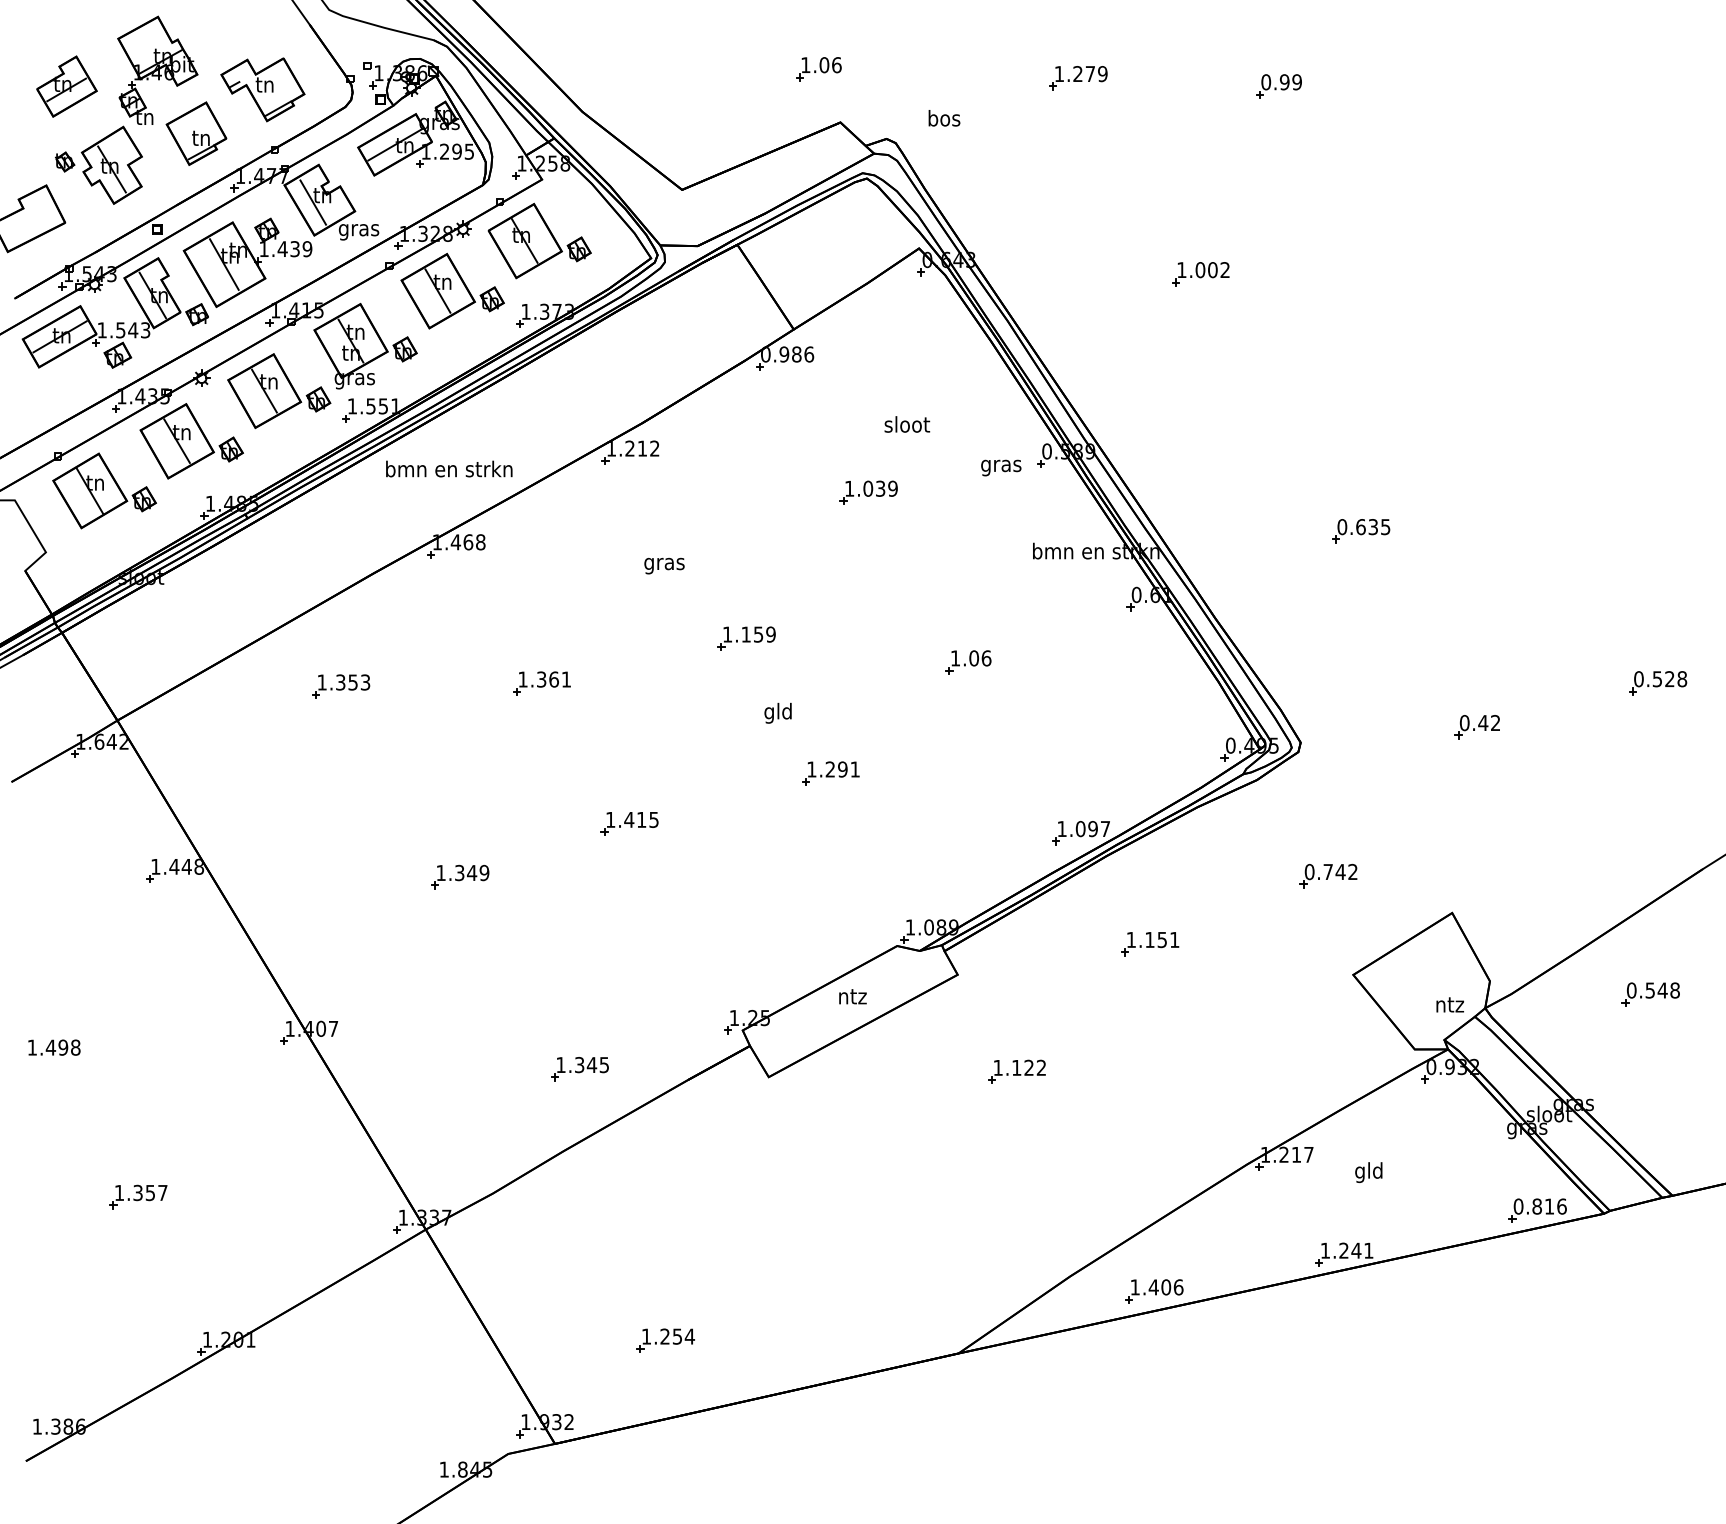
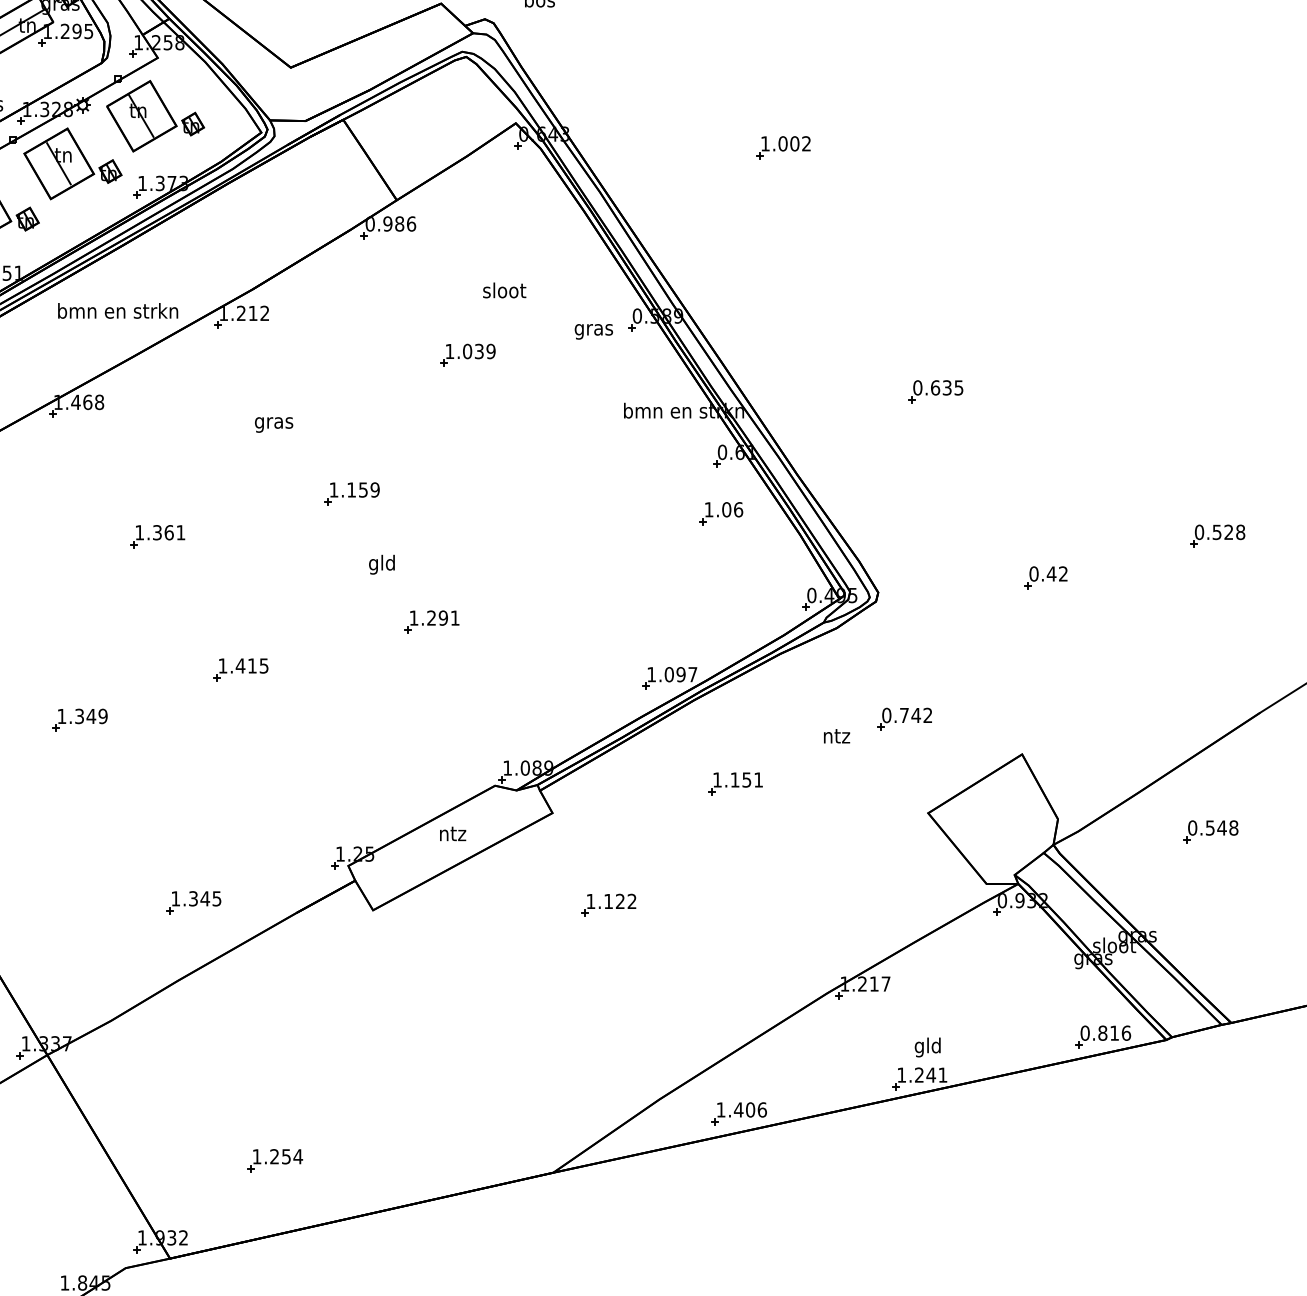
text: (449, 468) -> (118, 310), moved
part: (968, 662) -> (721, 513), moved
text: (1449, 1004) -> (836, 735), moved
text: (1368, 1172) -> (927, 1047), moved

